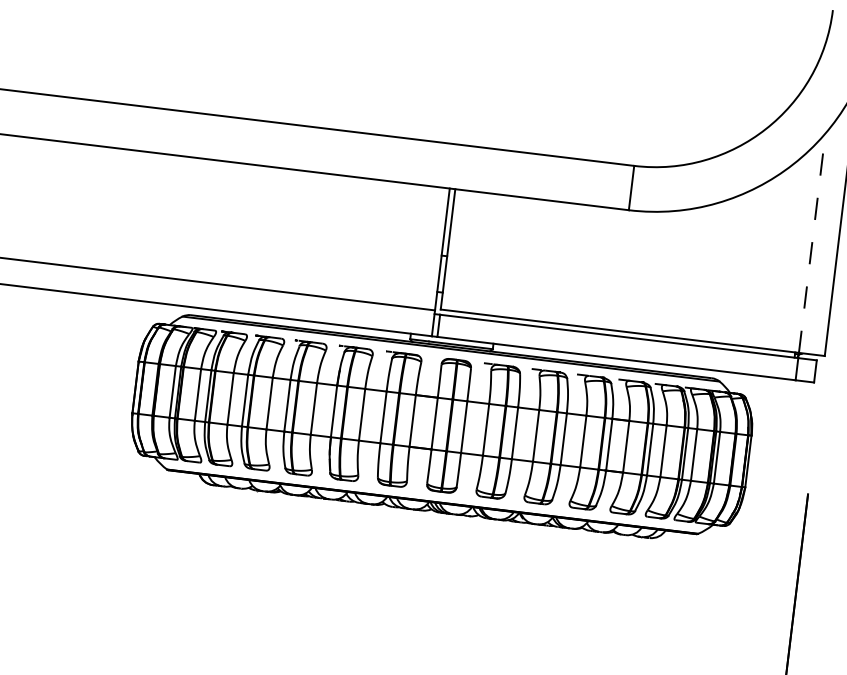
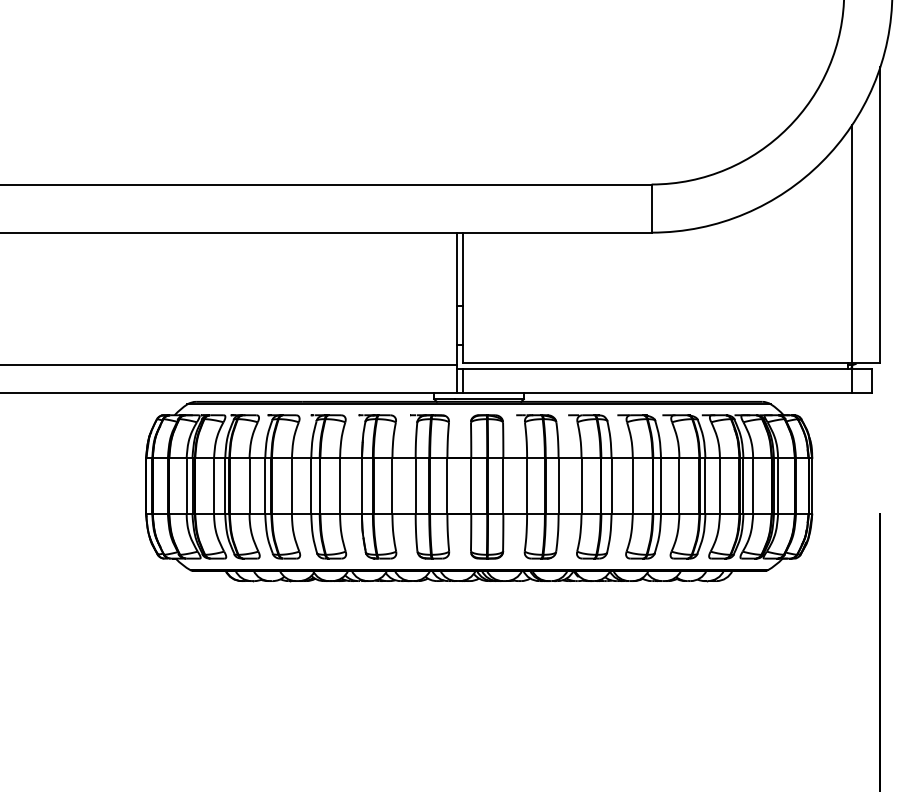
line: (812, 242) -> (852, 243), dashed -> solid

